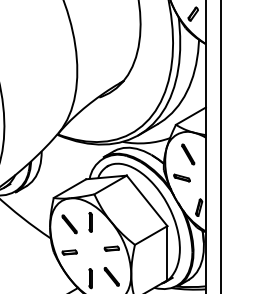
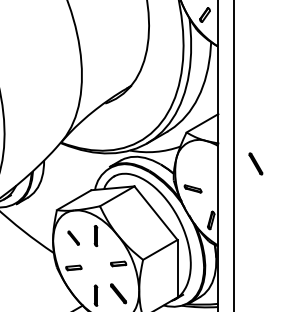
part: (188, 154) -> (256, 163), moved
part: (69, 224) -> (73, 238), size x0.7

